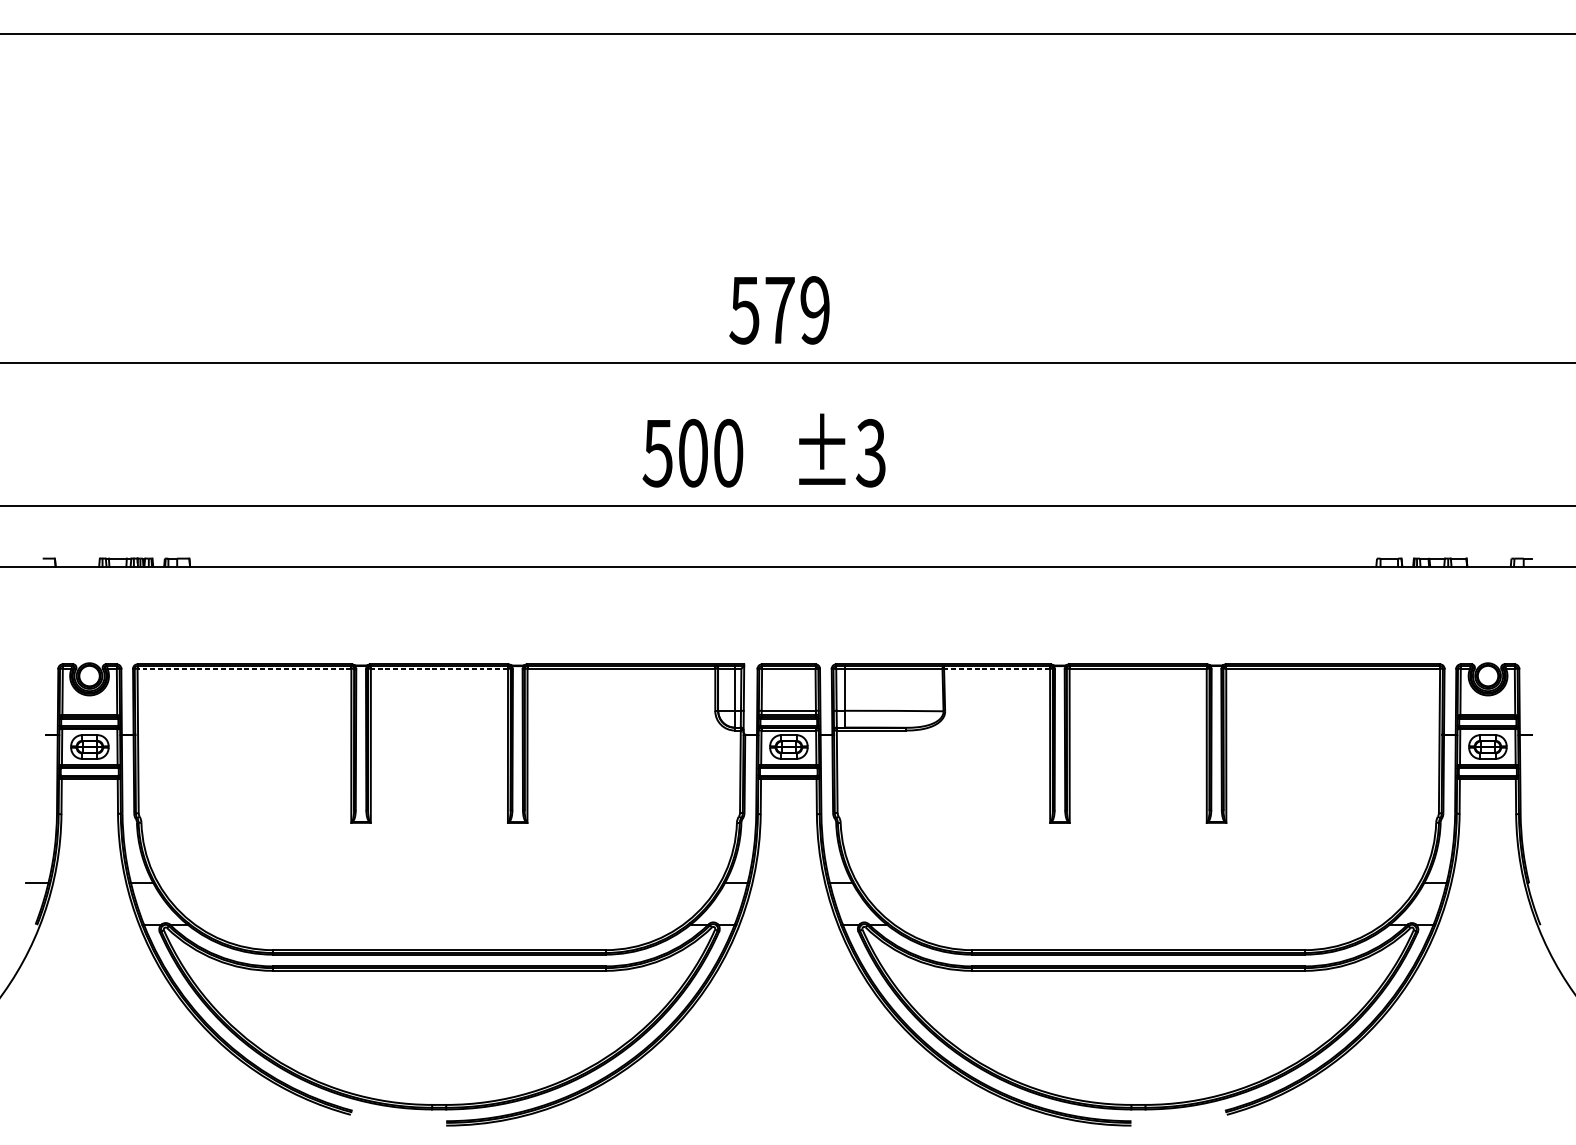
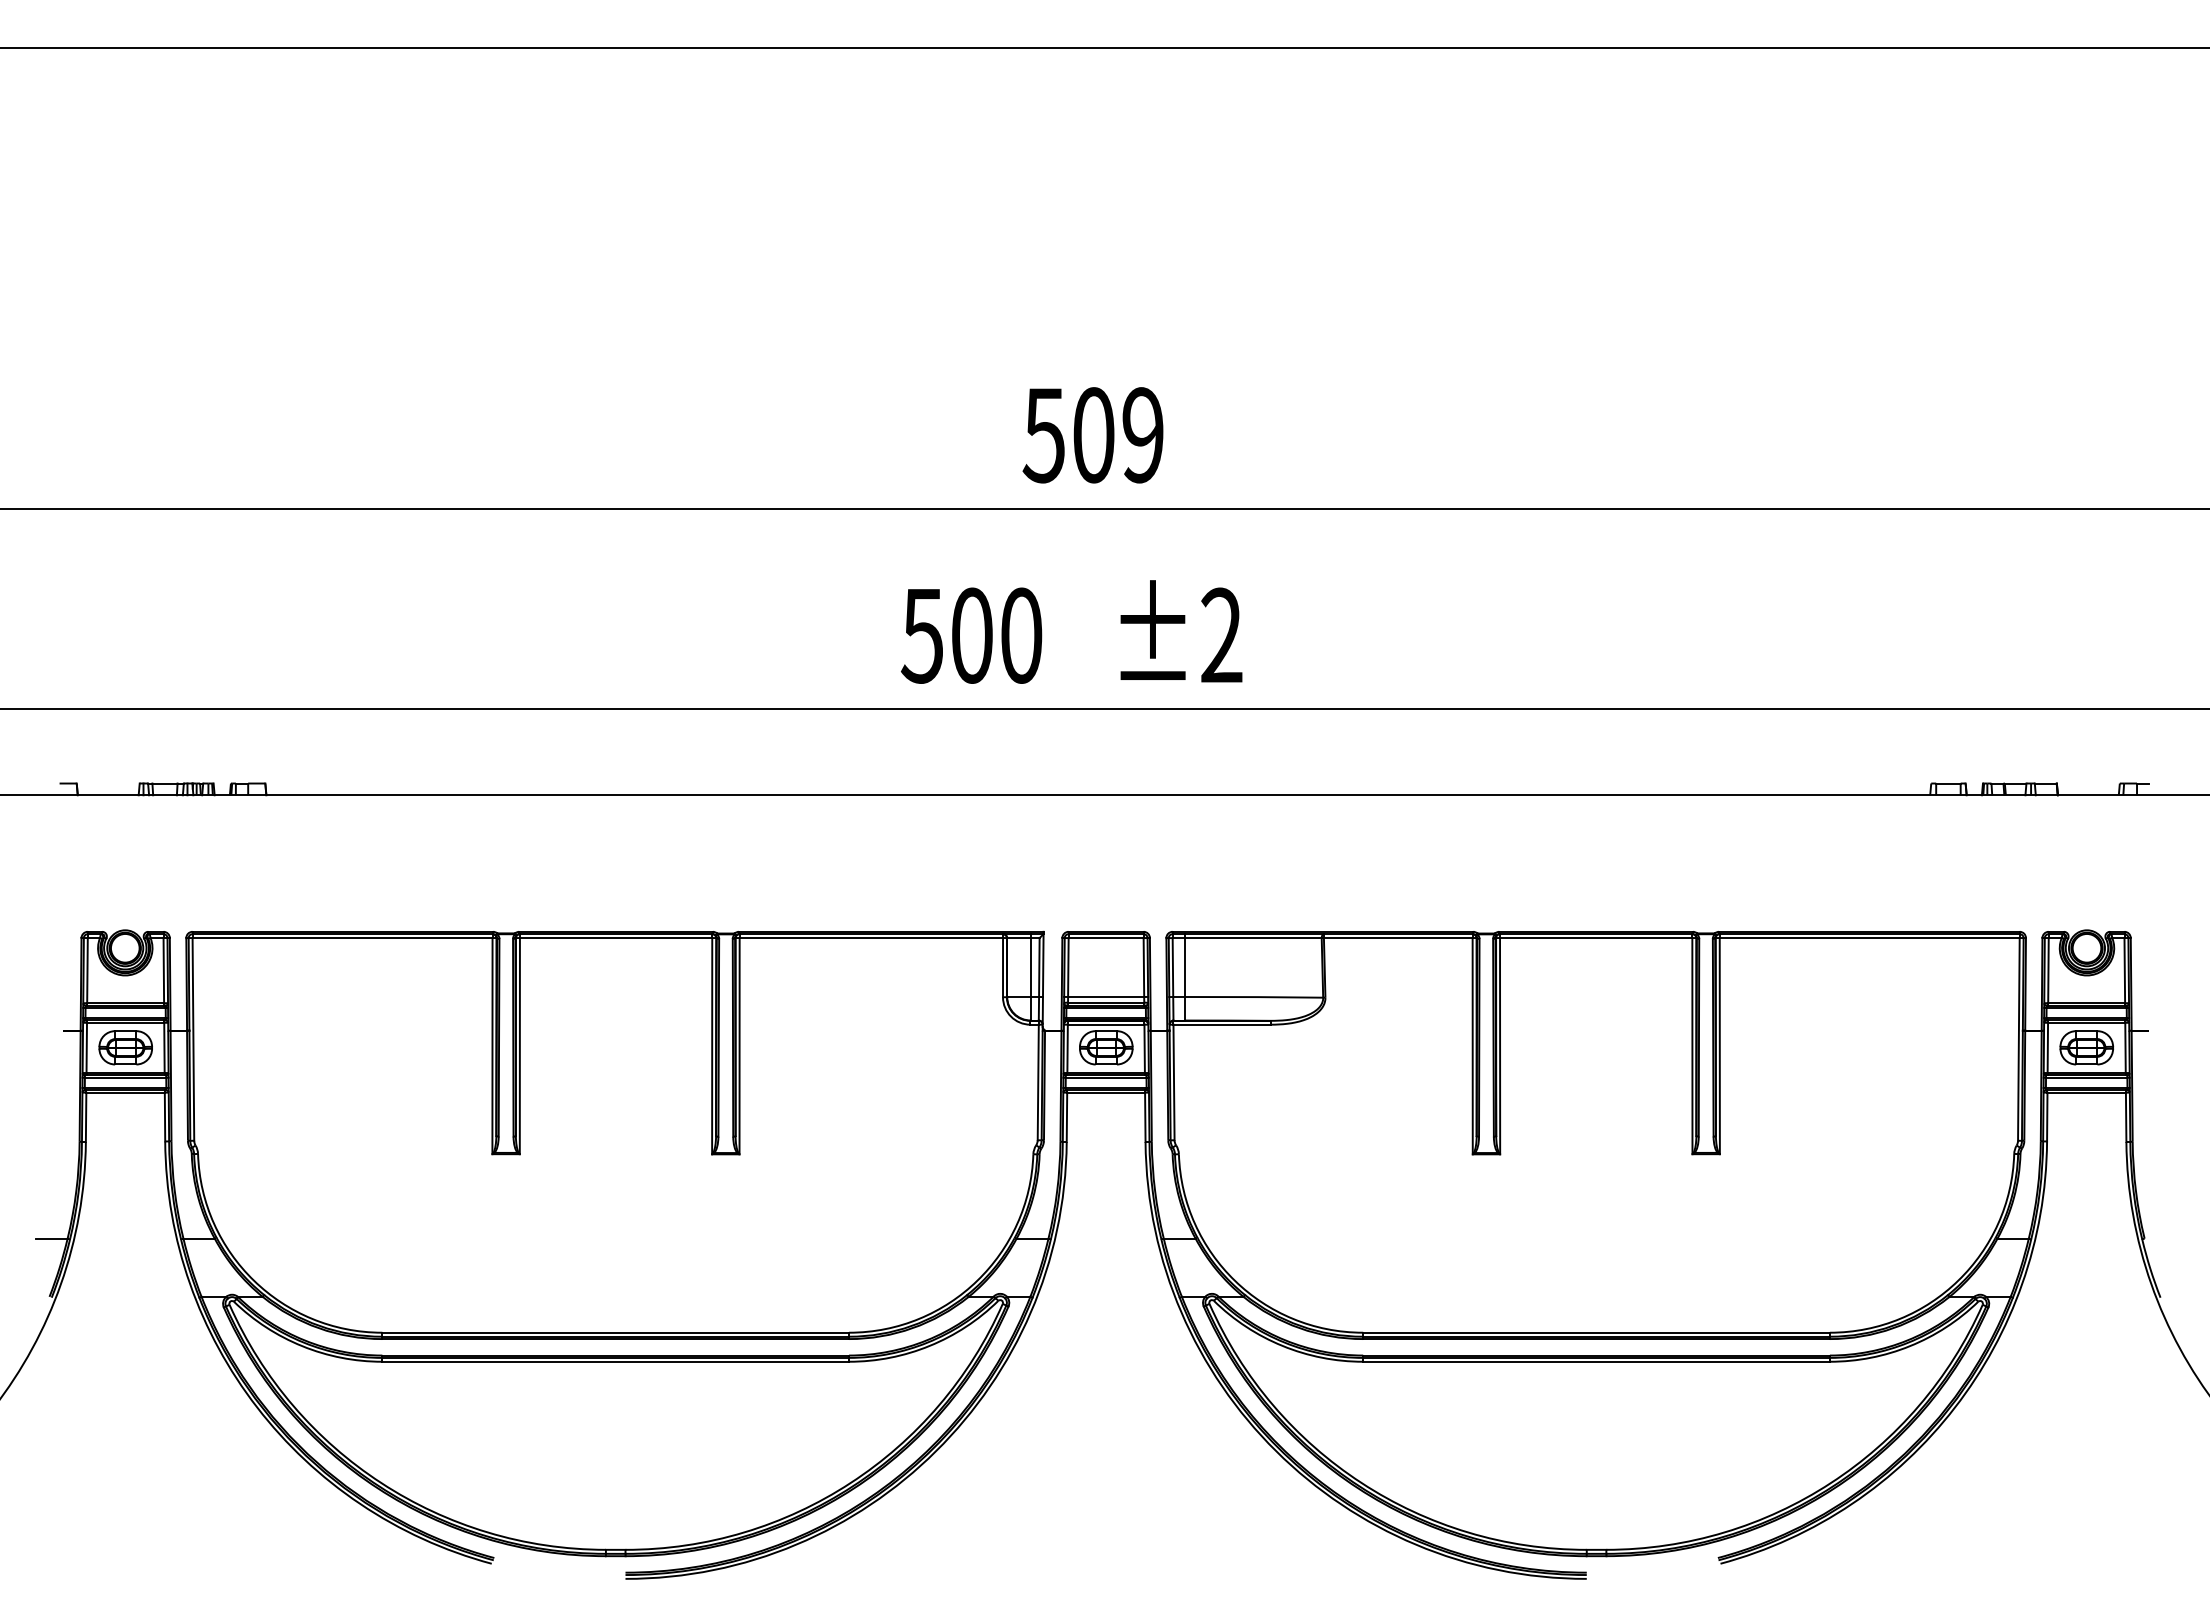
text: (779, 310) -> (1093, 435), 579 -> 509
text: (871, 453) -> (1221, 635), ±3 -> ±2
line: (244, 669) -> (342, 938), dashed -> solid
line: (439, 669) -> (615, 938), dashed -> solid
line: (996, 669) -> (1397, 938), dashed -> solid

